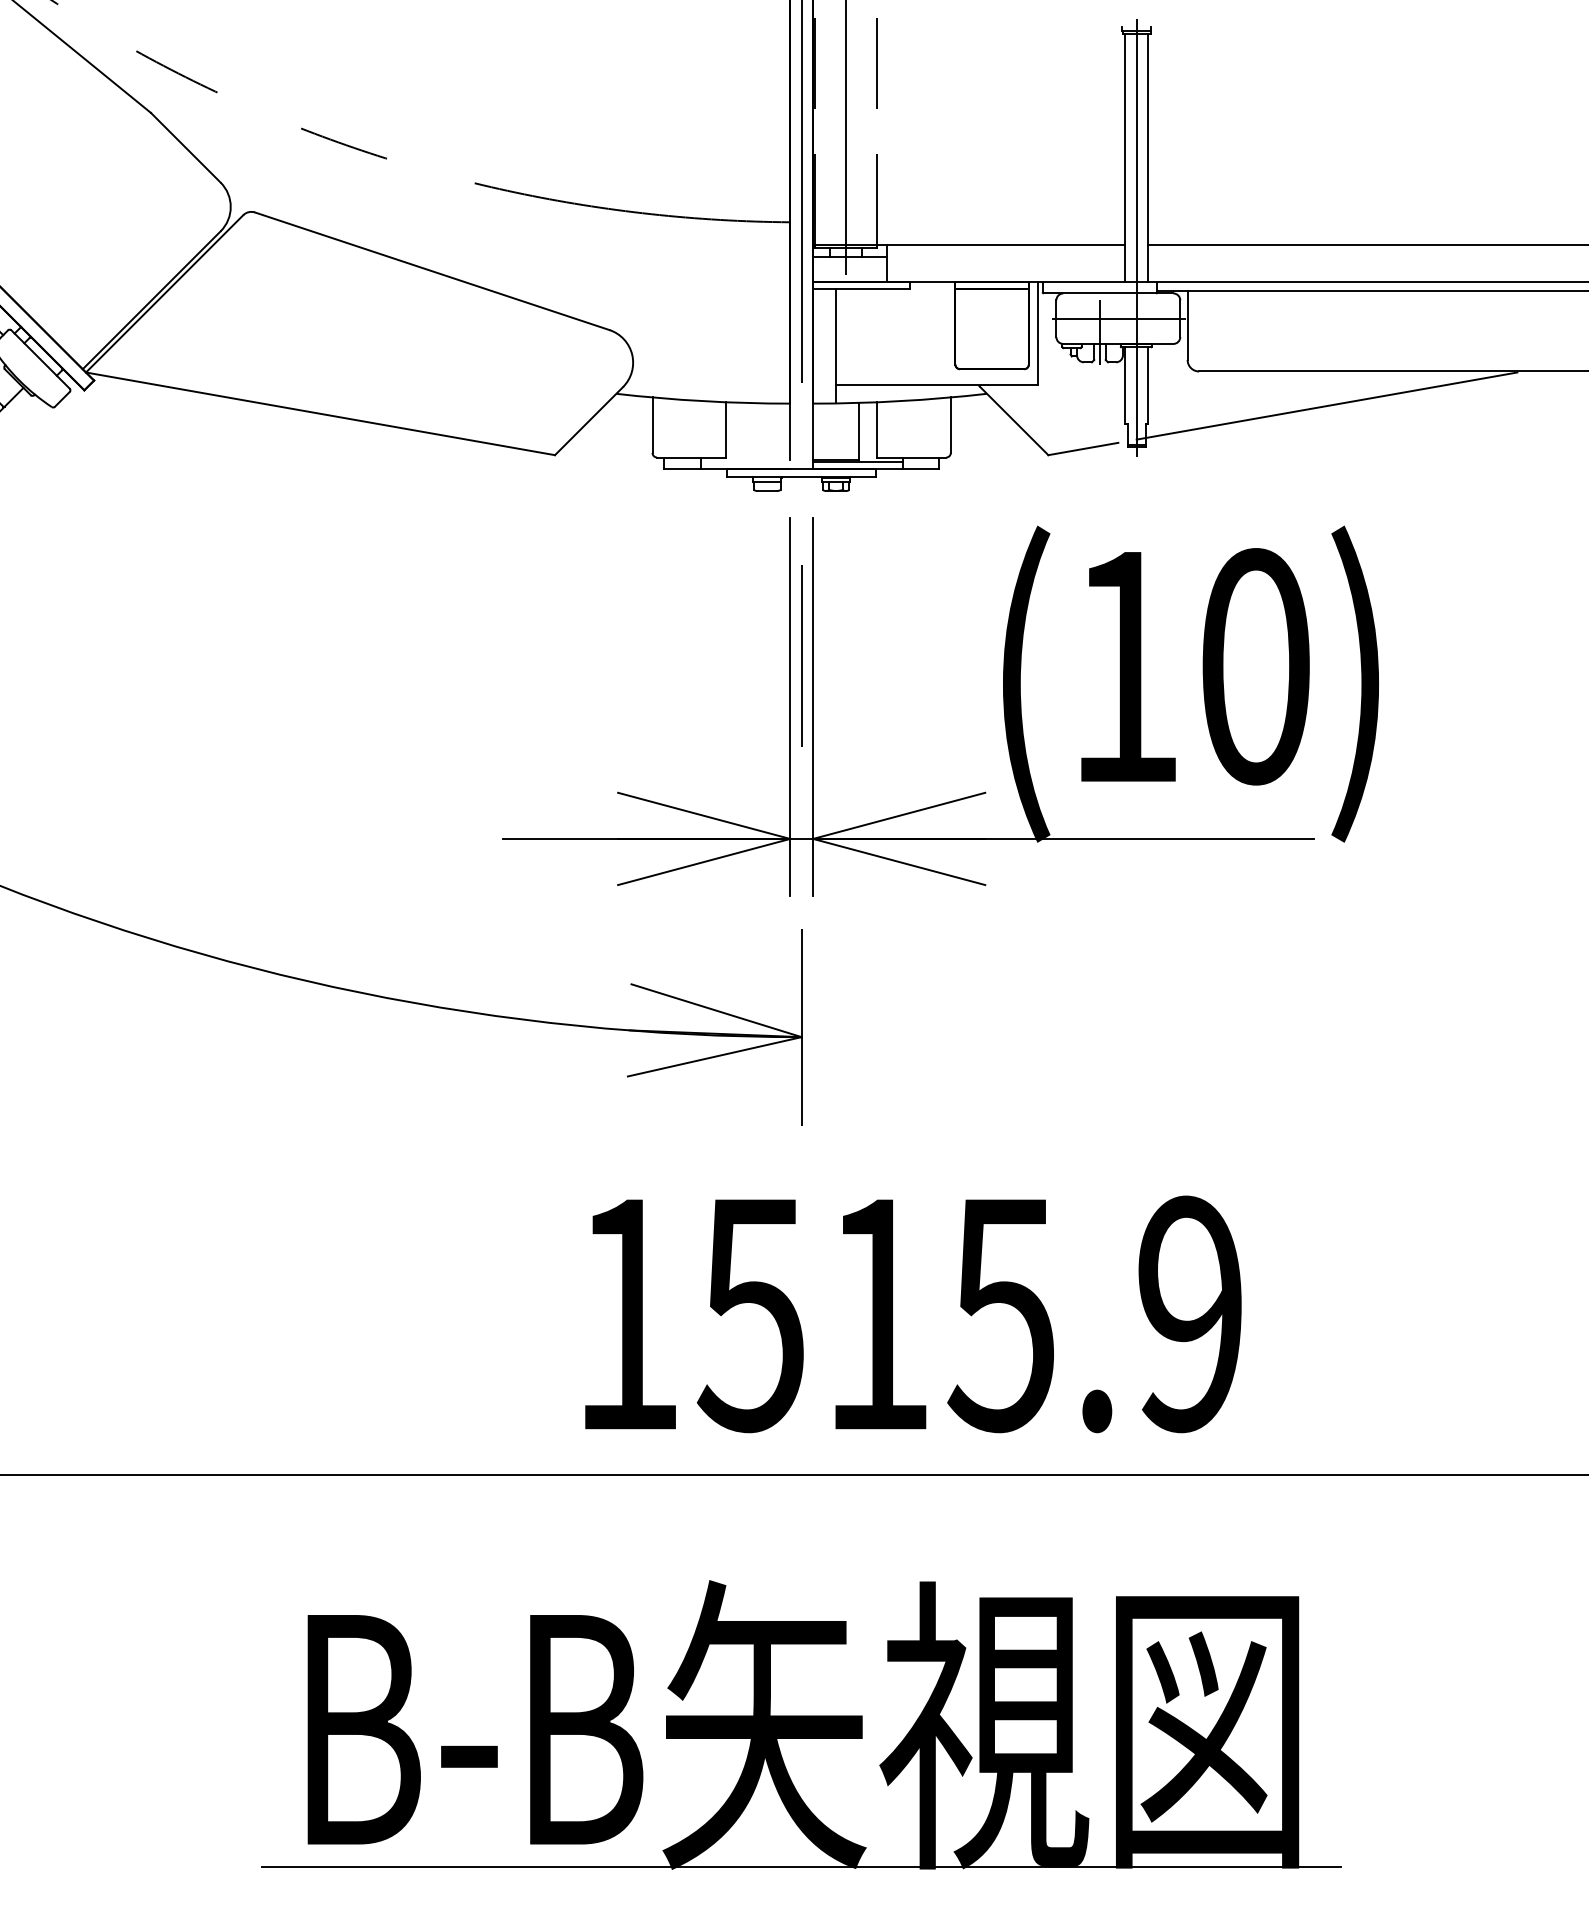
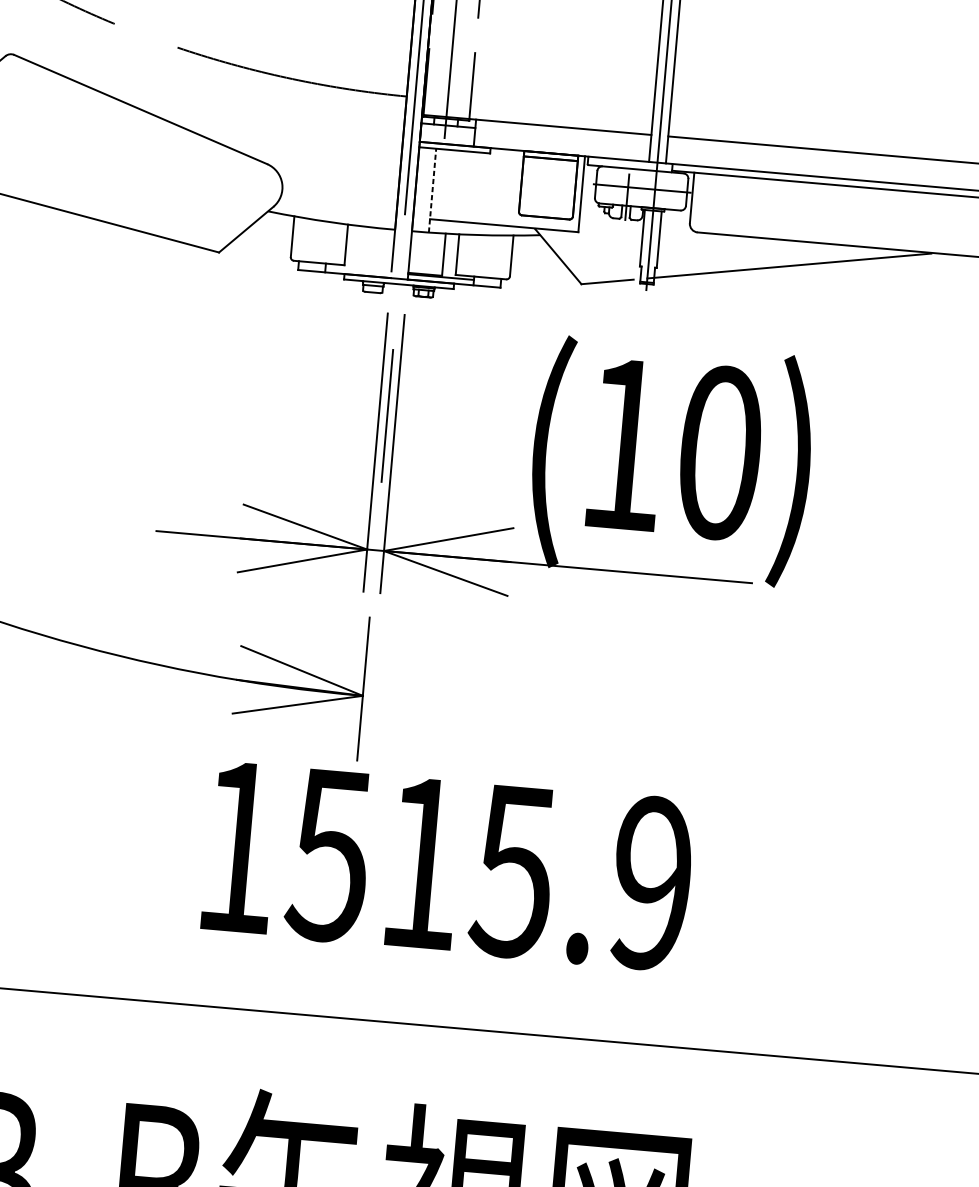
line: (836, 345) -> (432, 190), solid -> dashed
text: (913, 1314) -> (448, 865), moved

